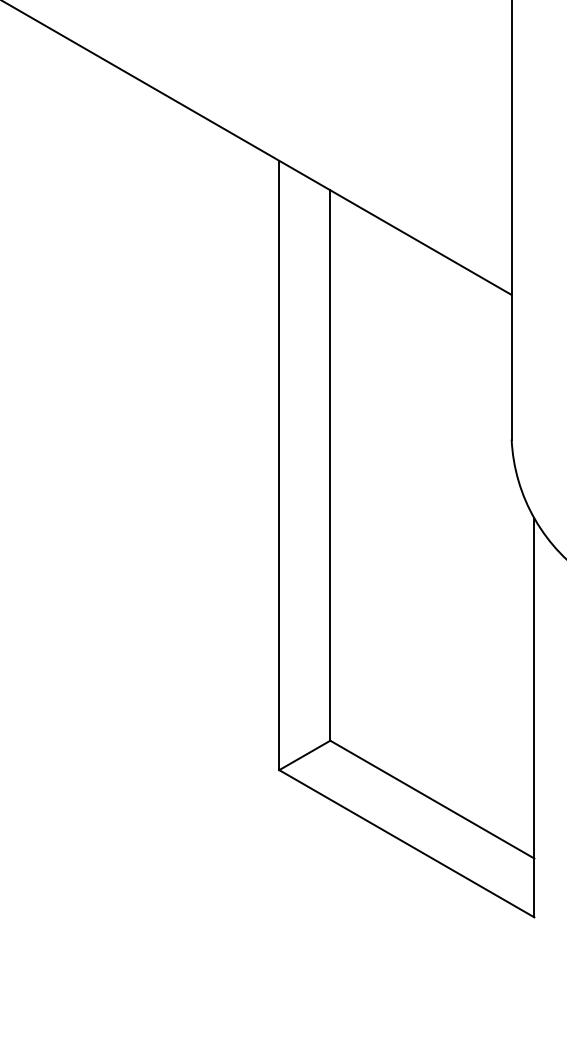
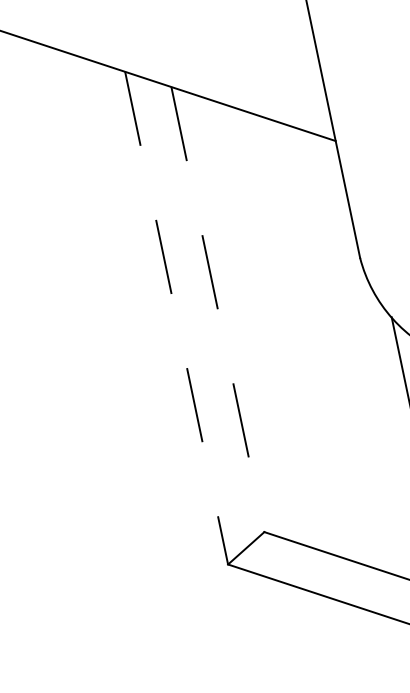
line: (279, 465) -> (176, 318), solid -> dashed
line: (330, 465) -> (218, 309), solid -> dashed

